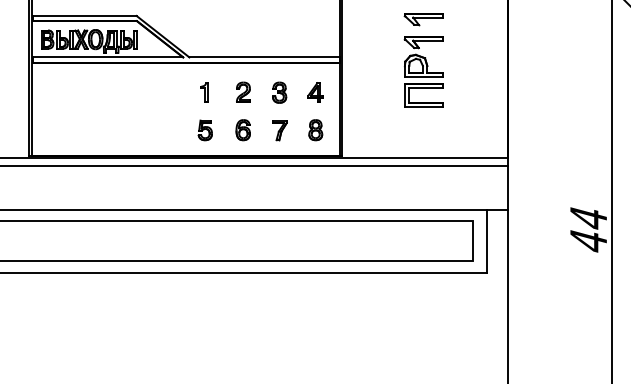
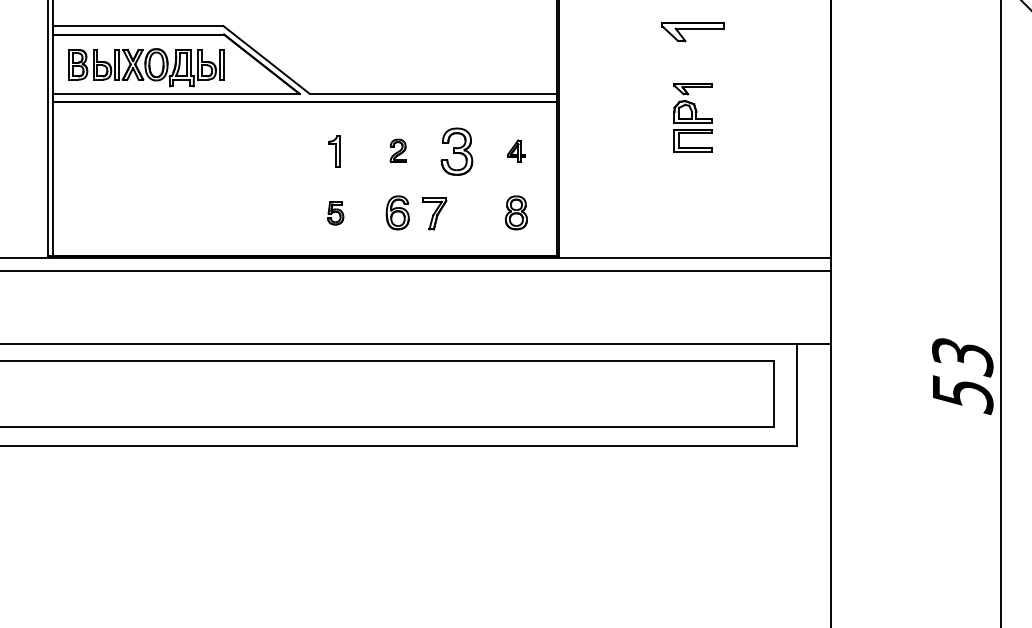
part: (423, 71) -> (692, 116), size x0.6
part: (243, 91) -> (398, 149), size x0.7
part: (279, 92) -> (457, 151), size x1.4
part: (315, 92) -> (516, 151), size x0.7
part: (204, 130) -> (334, 213), size x0.7
part: (279, 130) -> (434, 213), moved
text: (588, 230) -> (962, 376), 44 -> 53

